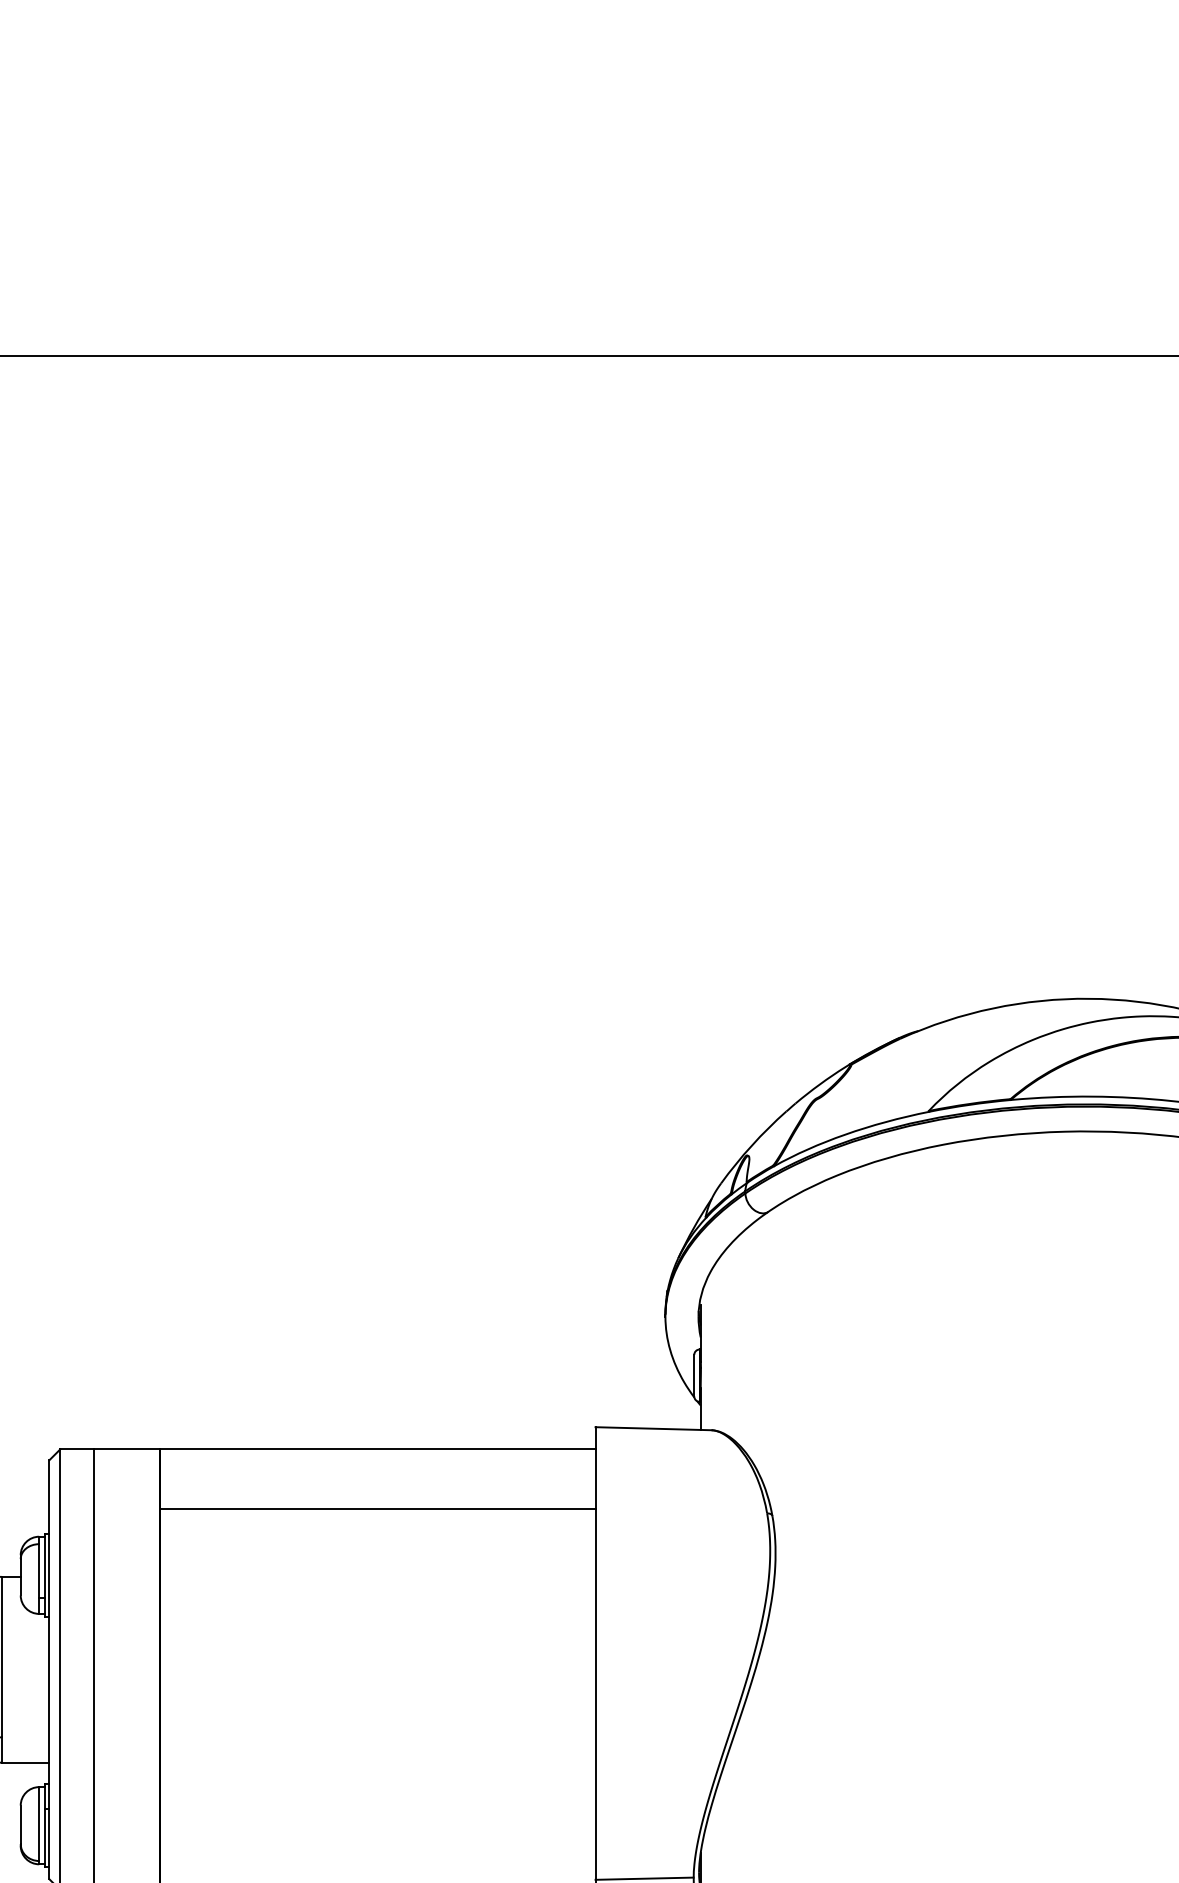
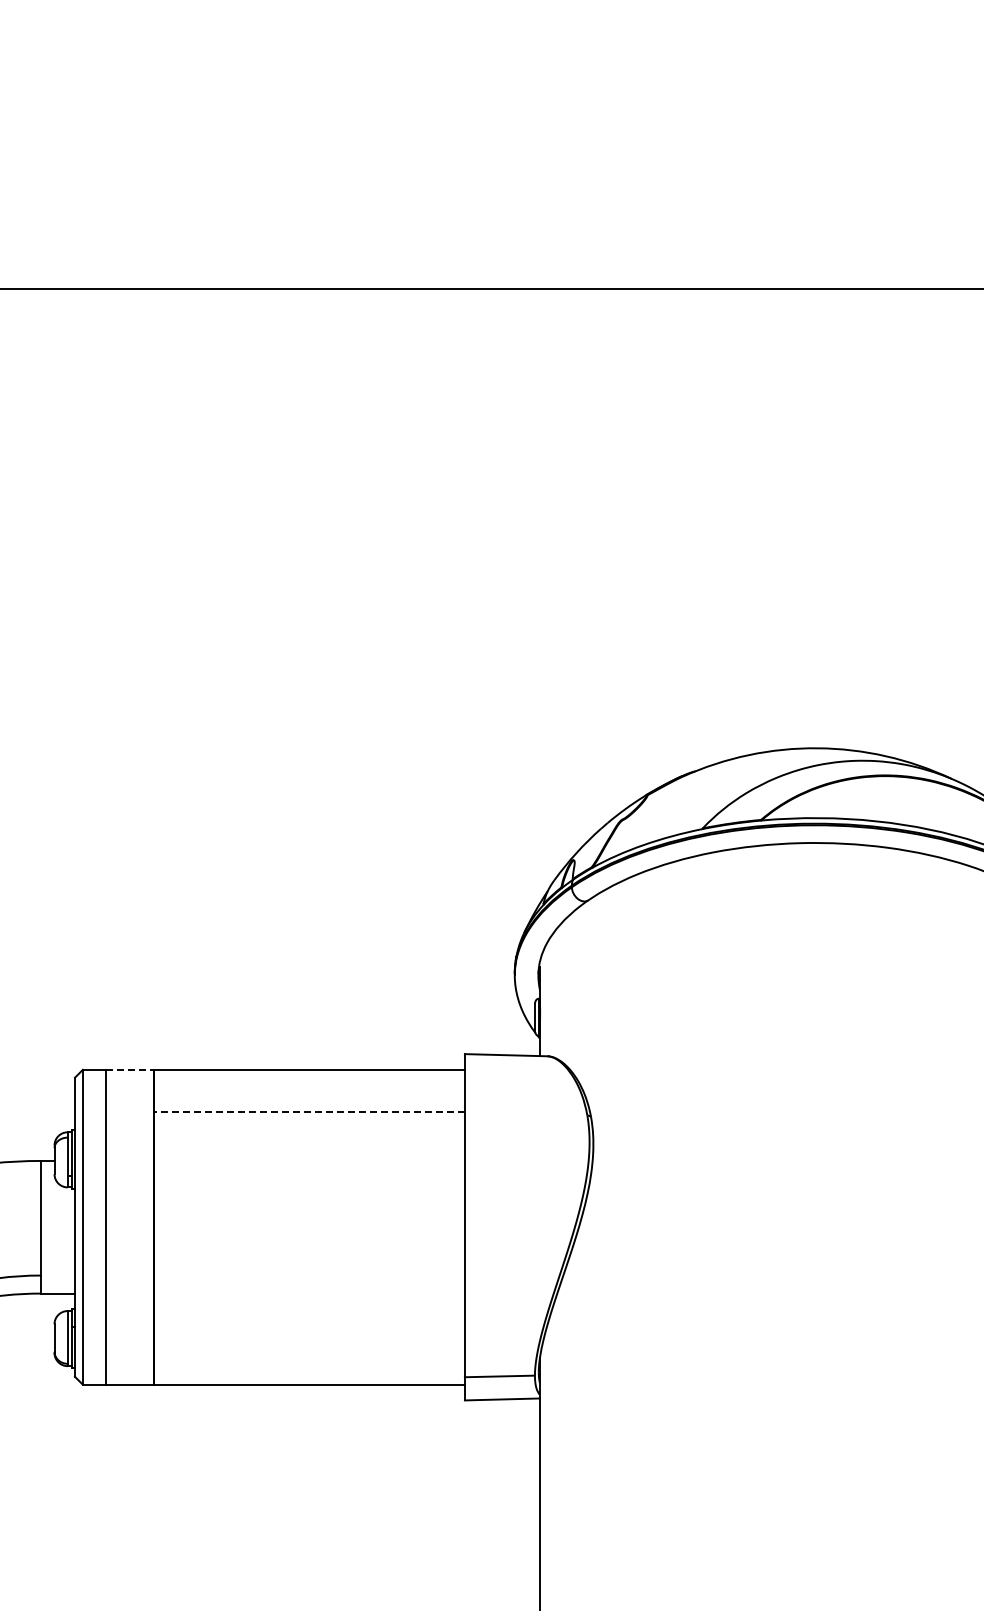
line: (127, 1448) -> (130, 1069), solid -> dashed
line: (377, 1508) -> (309, 1112), solid -> dashed

